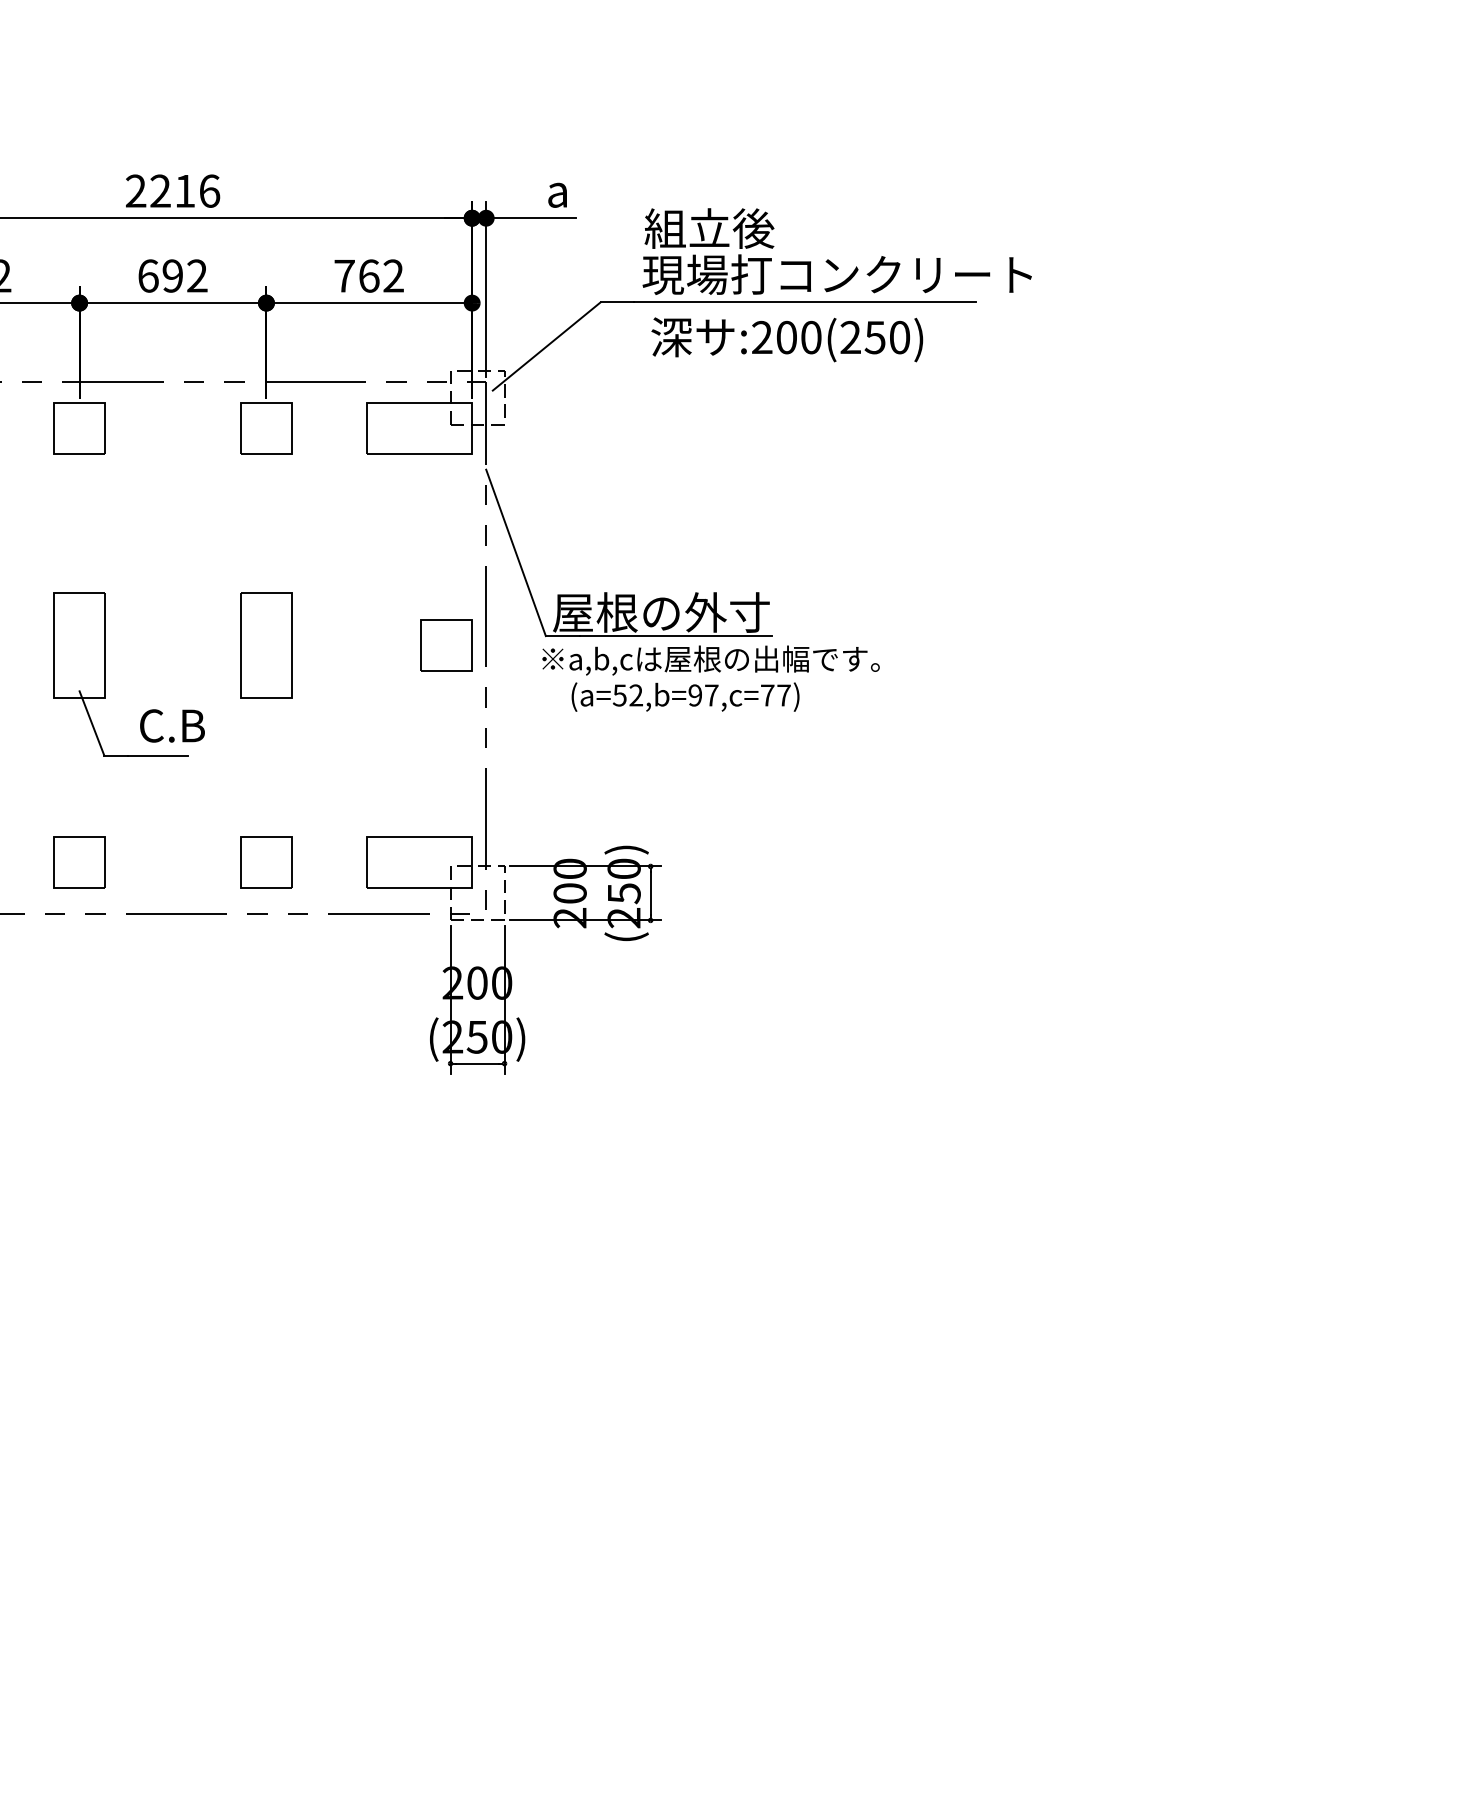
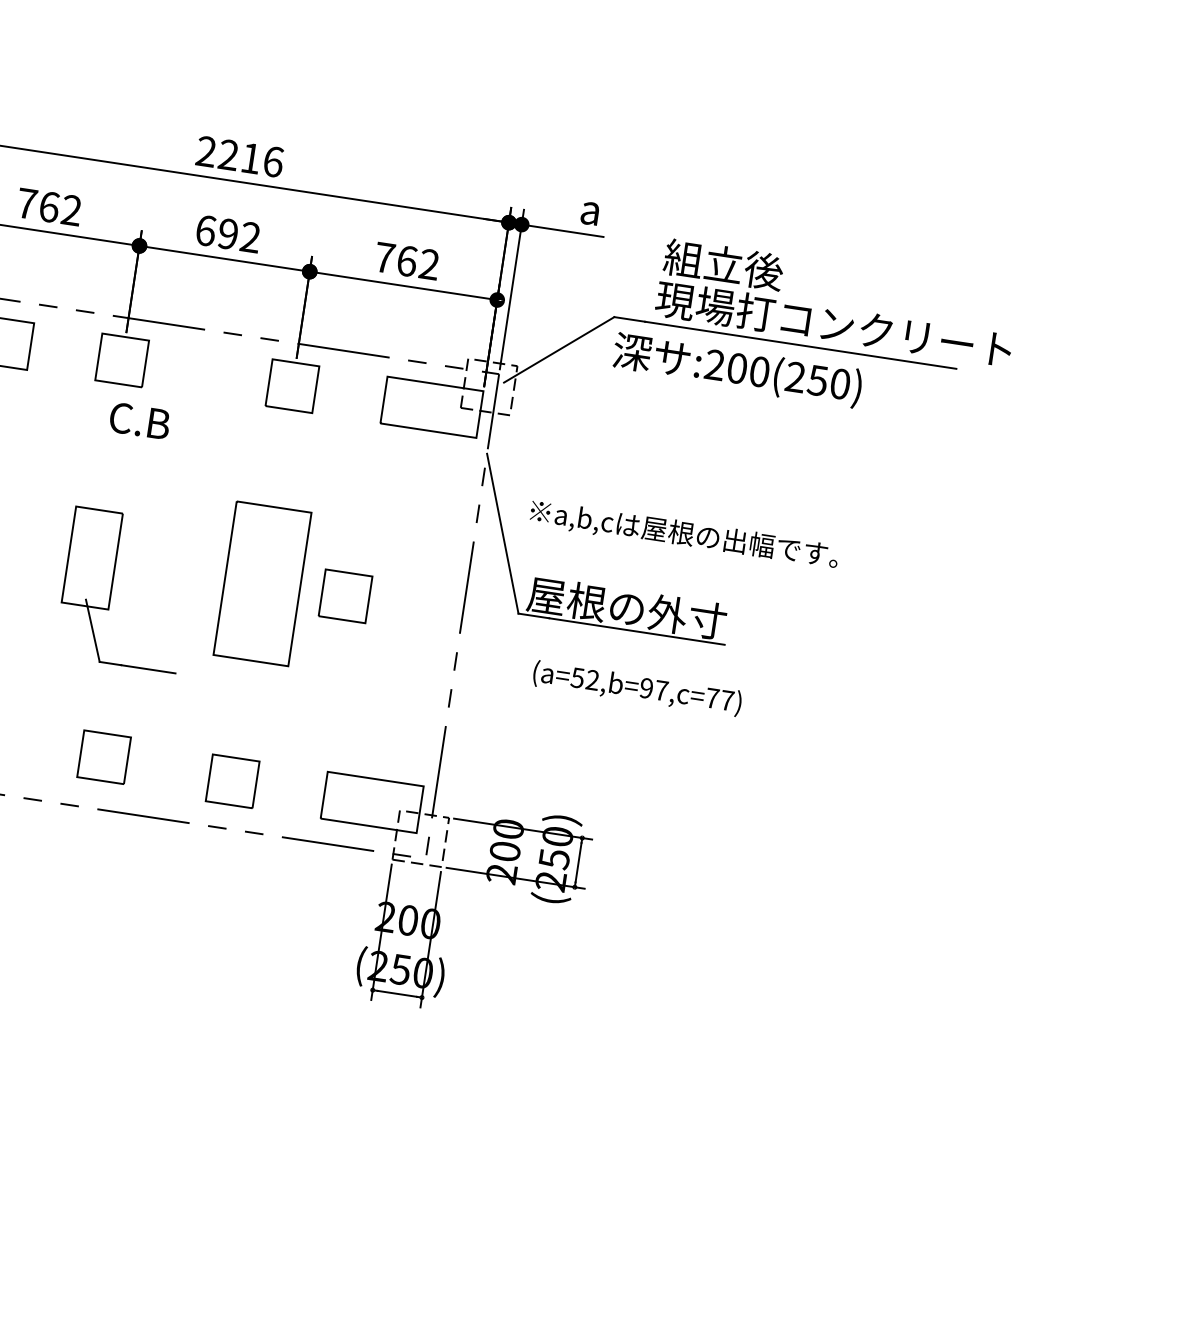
text: (787, 339) -> (737, 370), moved
part: (266, 645) -> (262, 583), size x1.6
part: (446, 645) -> (345, 596), moved
text: (710, 660) -> (683, 534), moved
text: (172, 725) -> (140, 420), moved
part: (79, 862) -> (104, 757), moved

